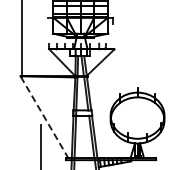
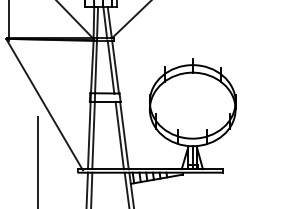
line: (44, 117) -> (44, 104), dashed -> solid

